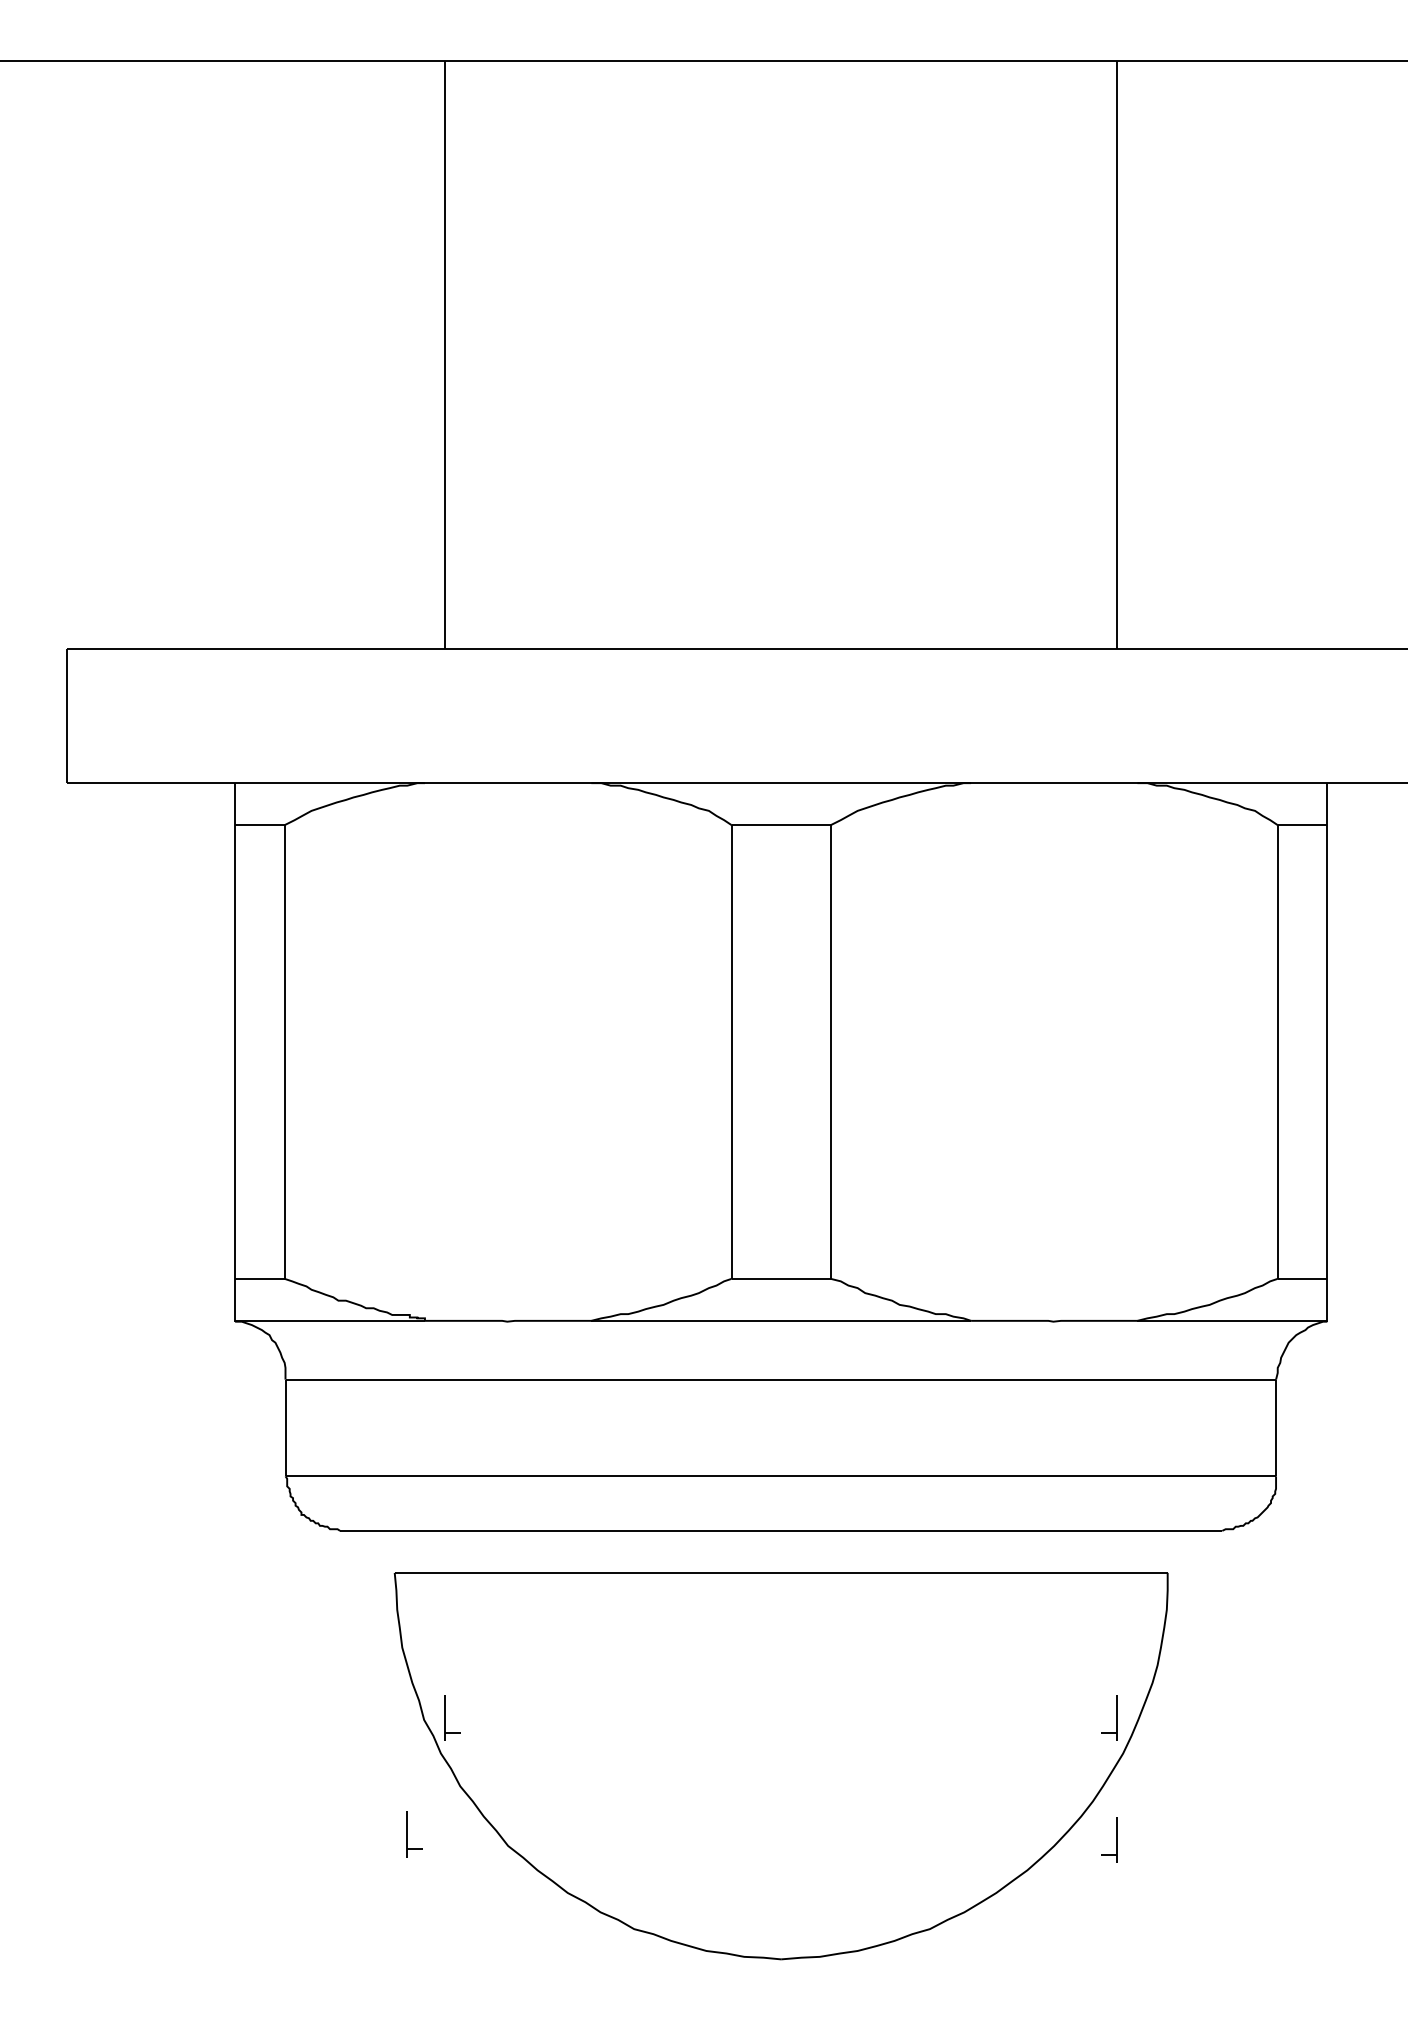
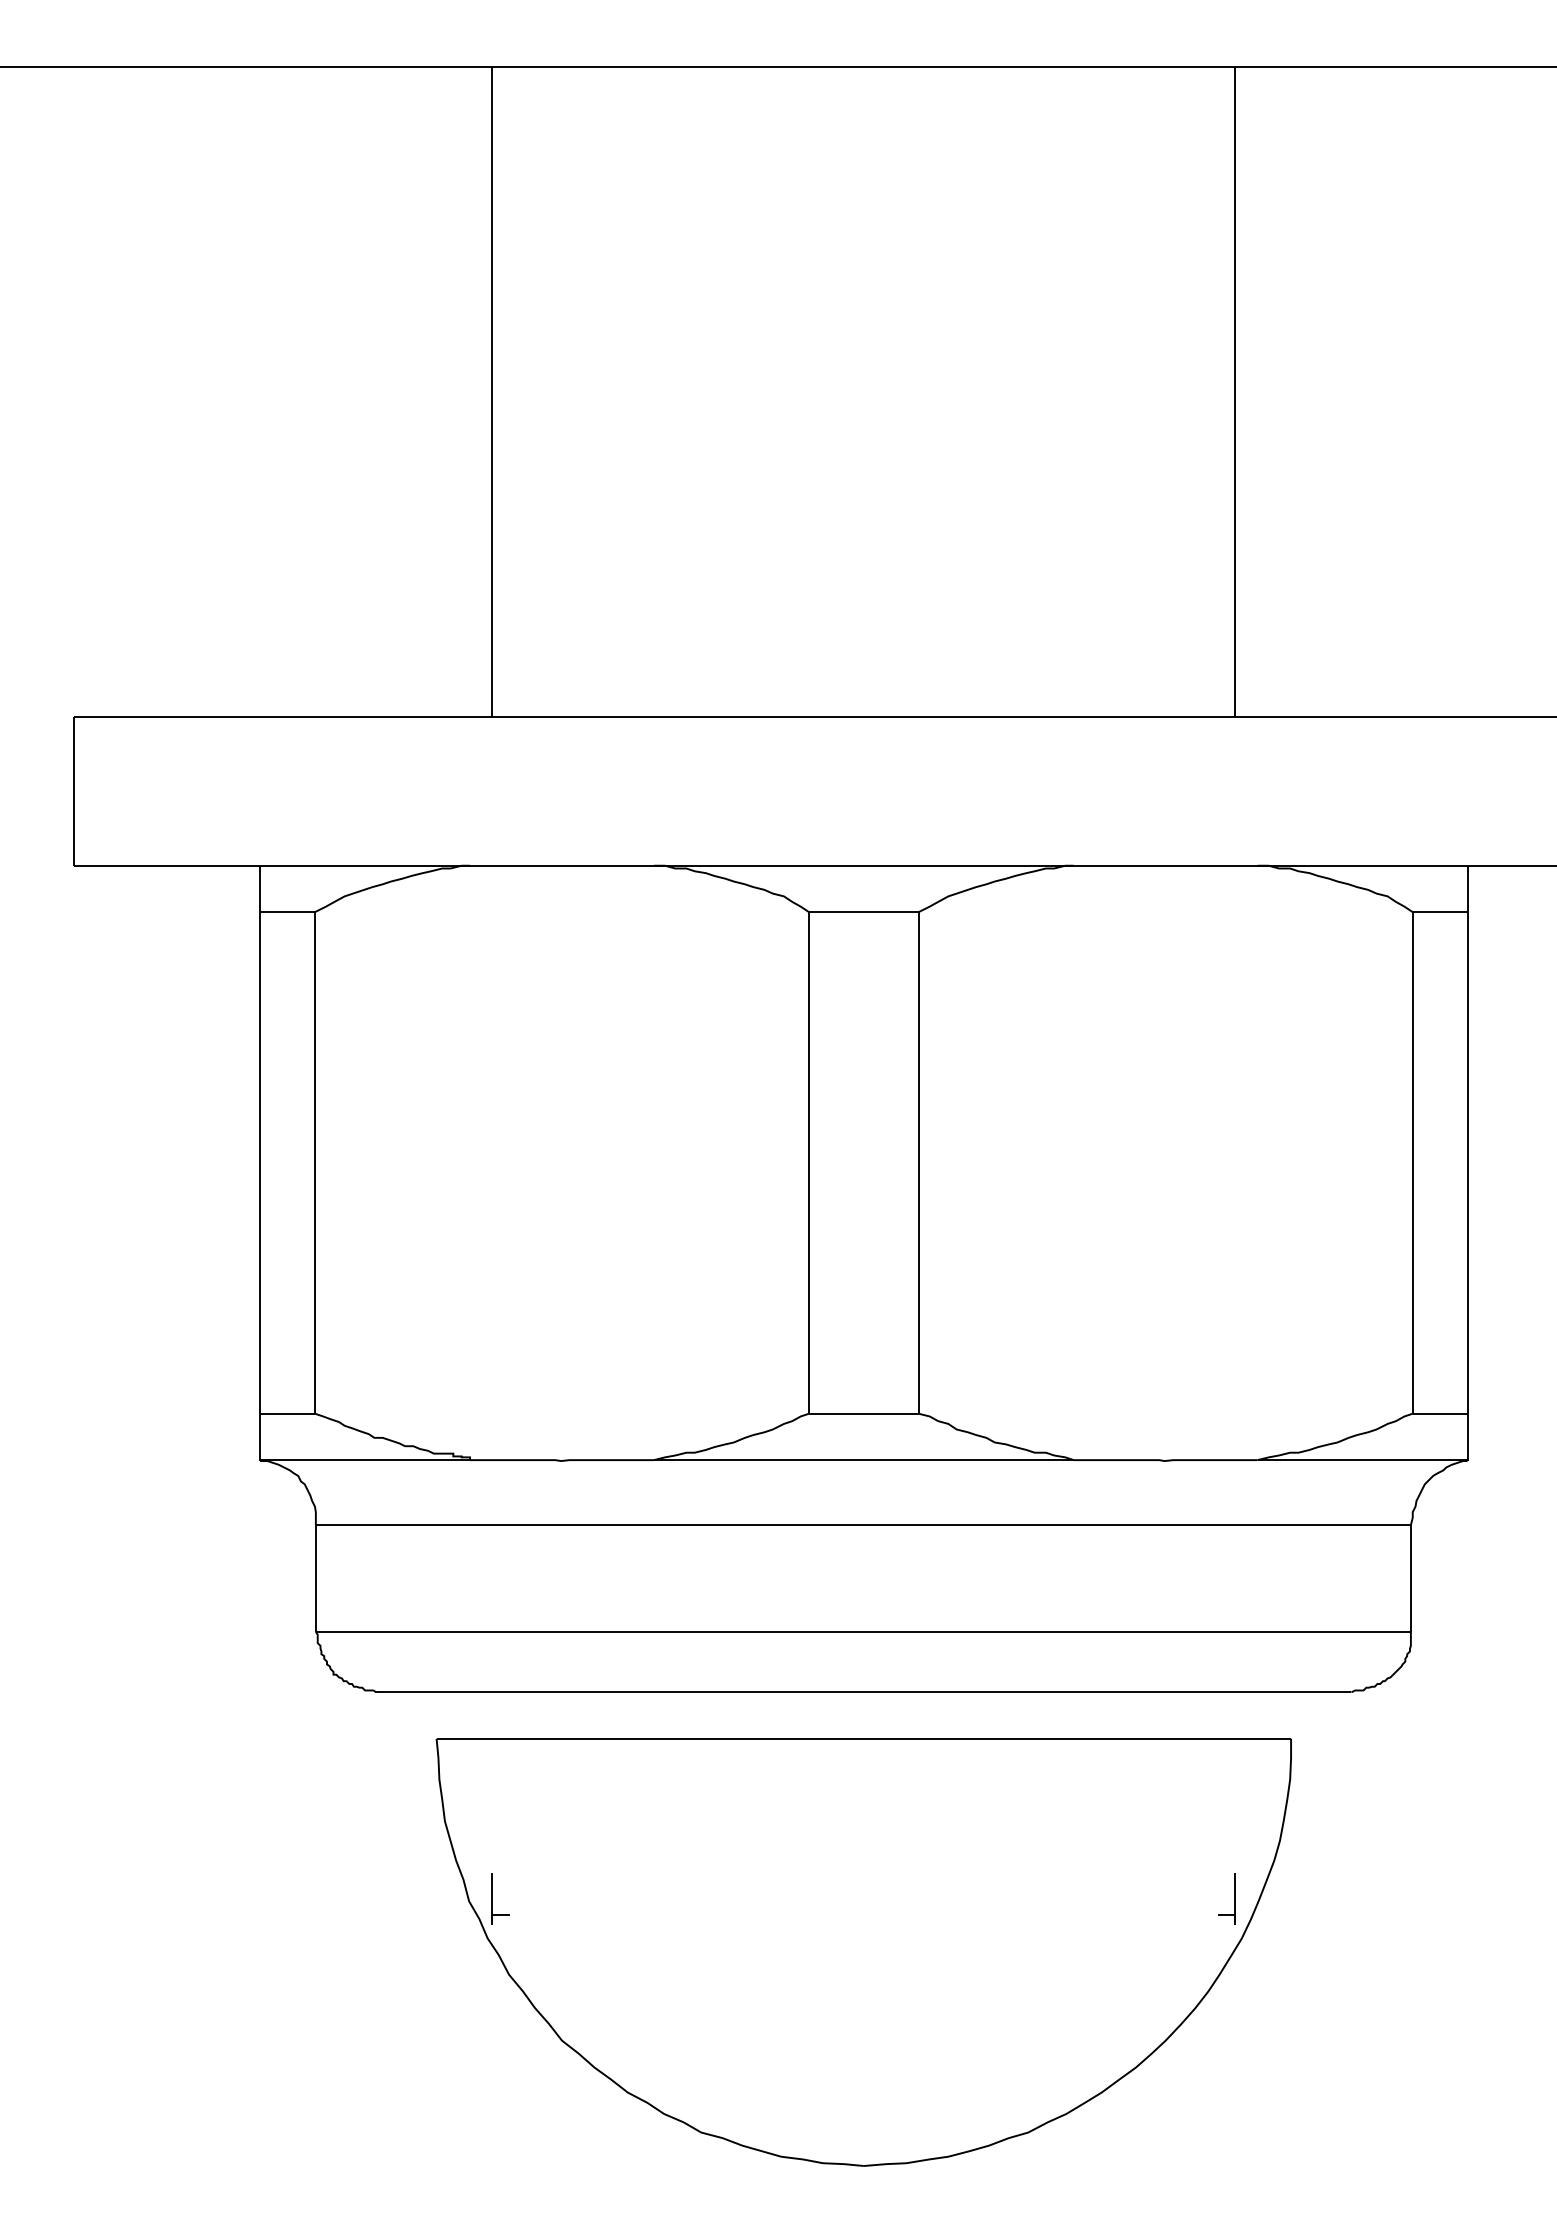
part: (407, 1834) -> (450, 2027), removed
part: (1116, 1839) -> (1234, 2033), removed

